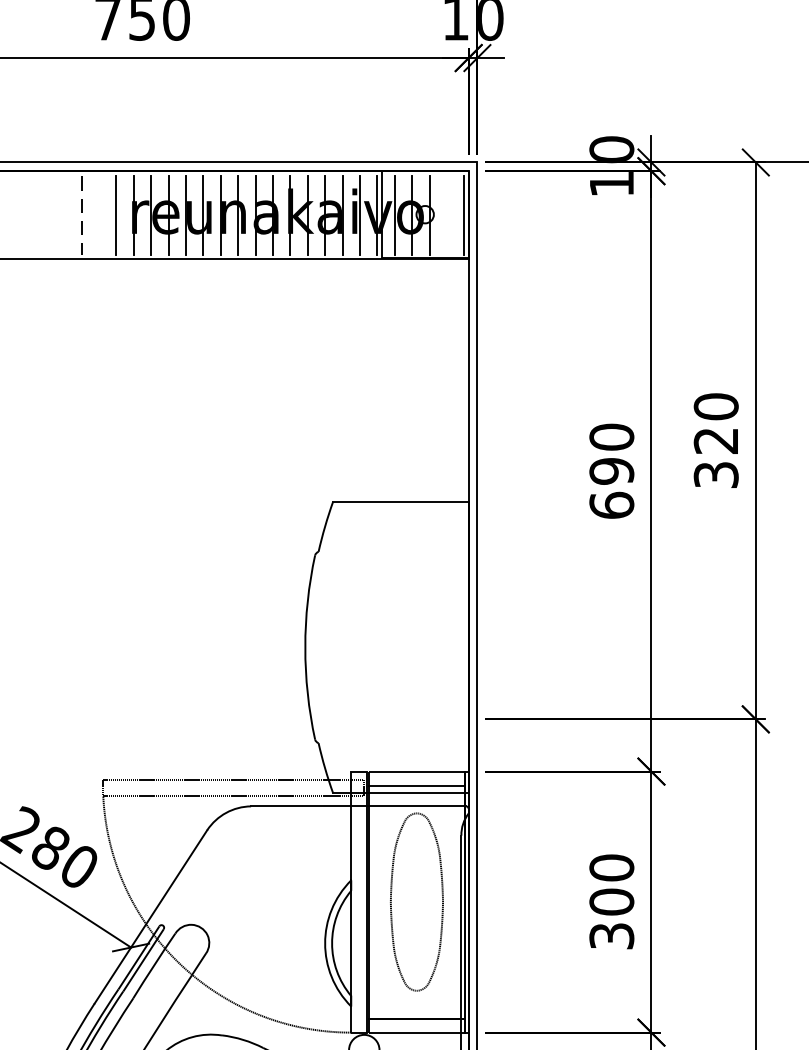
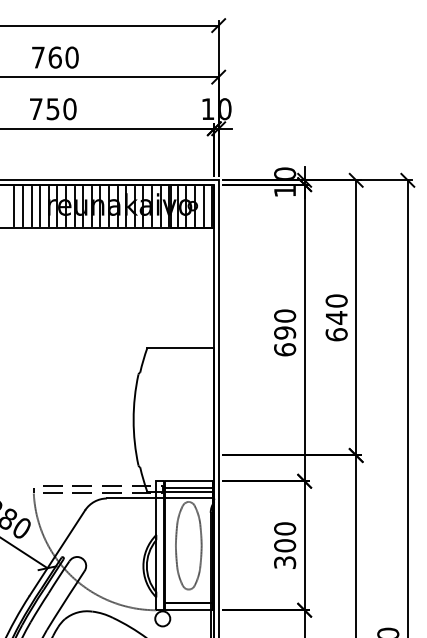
line: (64, 215) -> (14, 206), added
line: (98, 215) -> (31, 206), added
line: (446, 215) -> (203, 206), added
line: (82, 217) -> (23, 207), dashed -> solid
text: (715, 458) -> (336, 326), 320 -> 640

